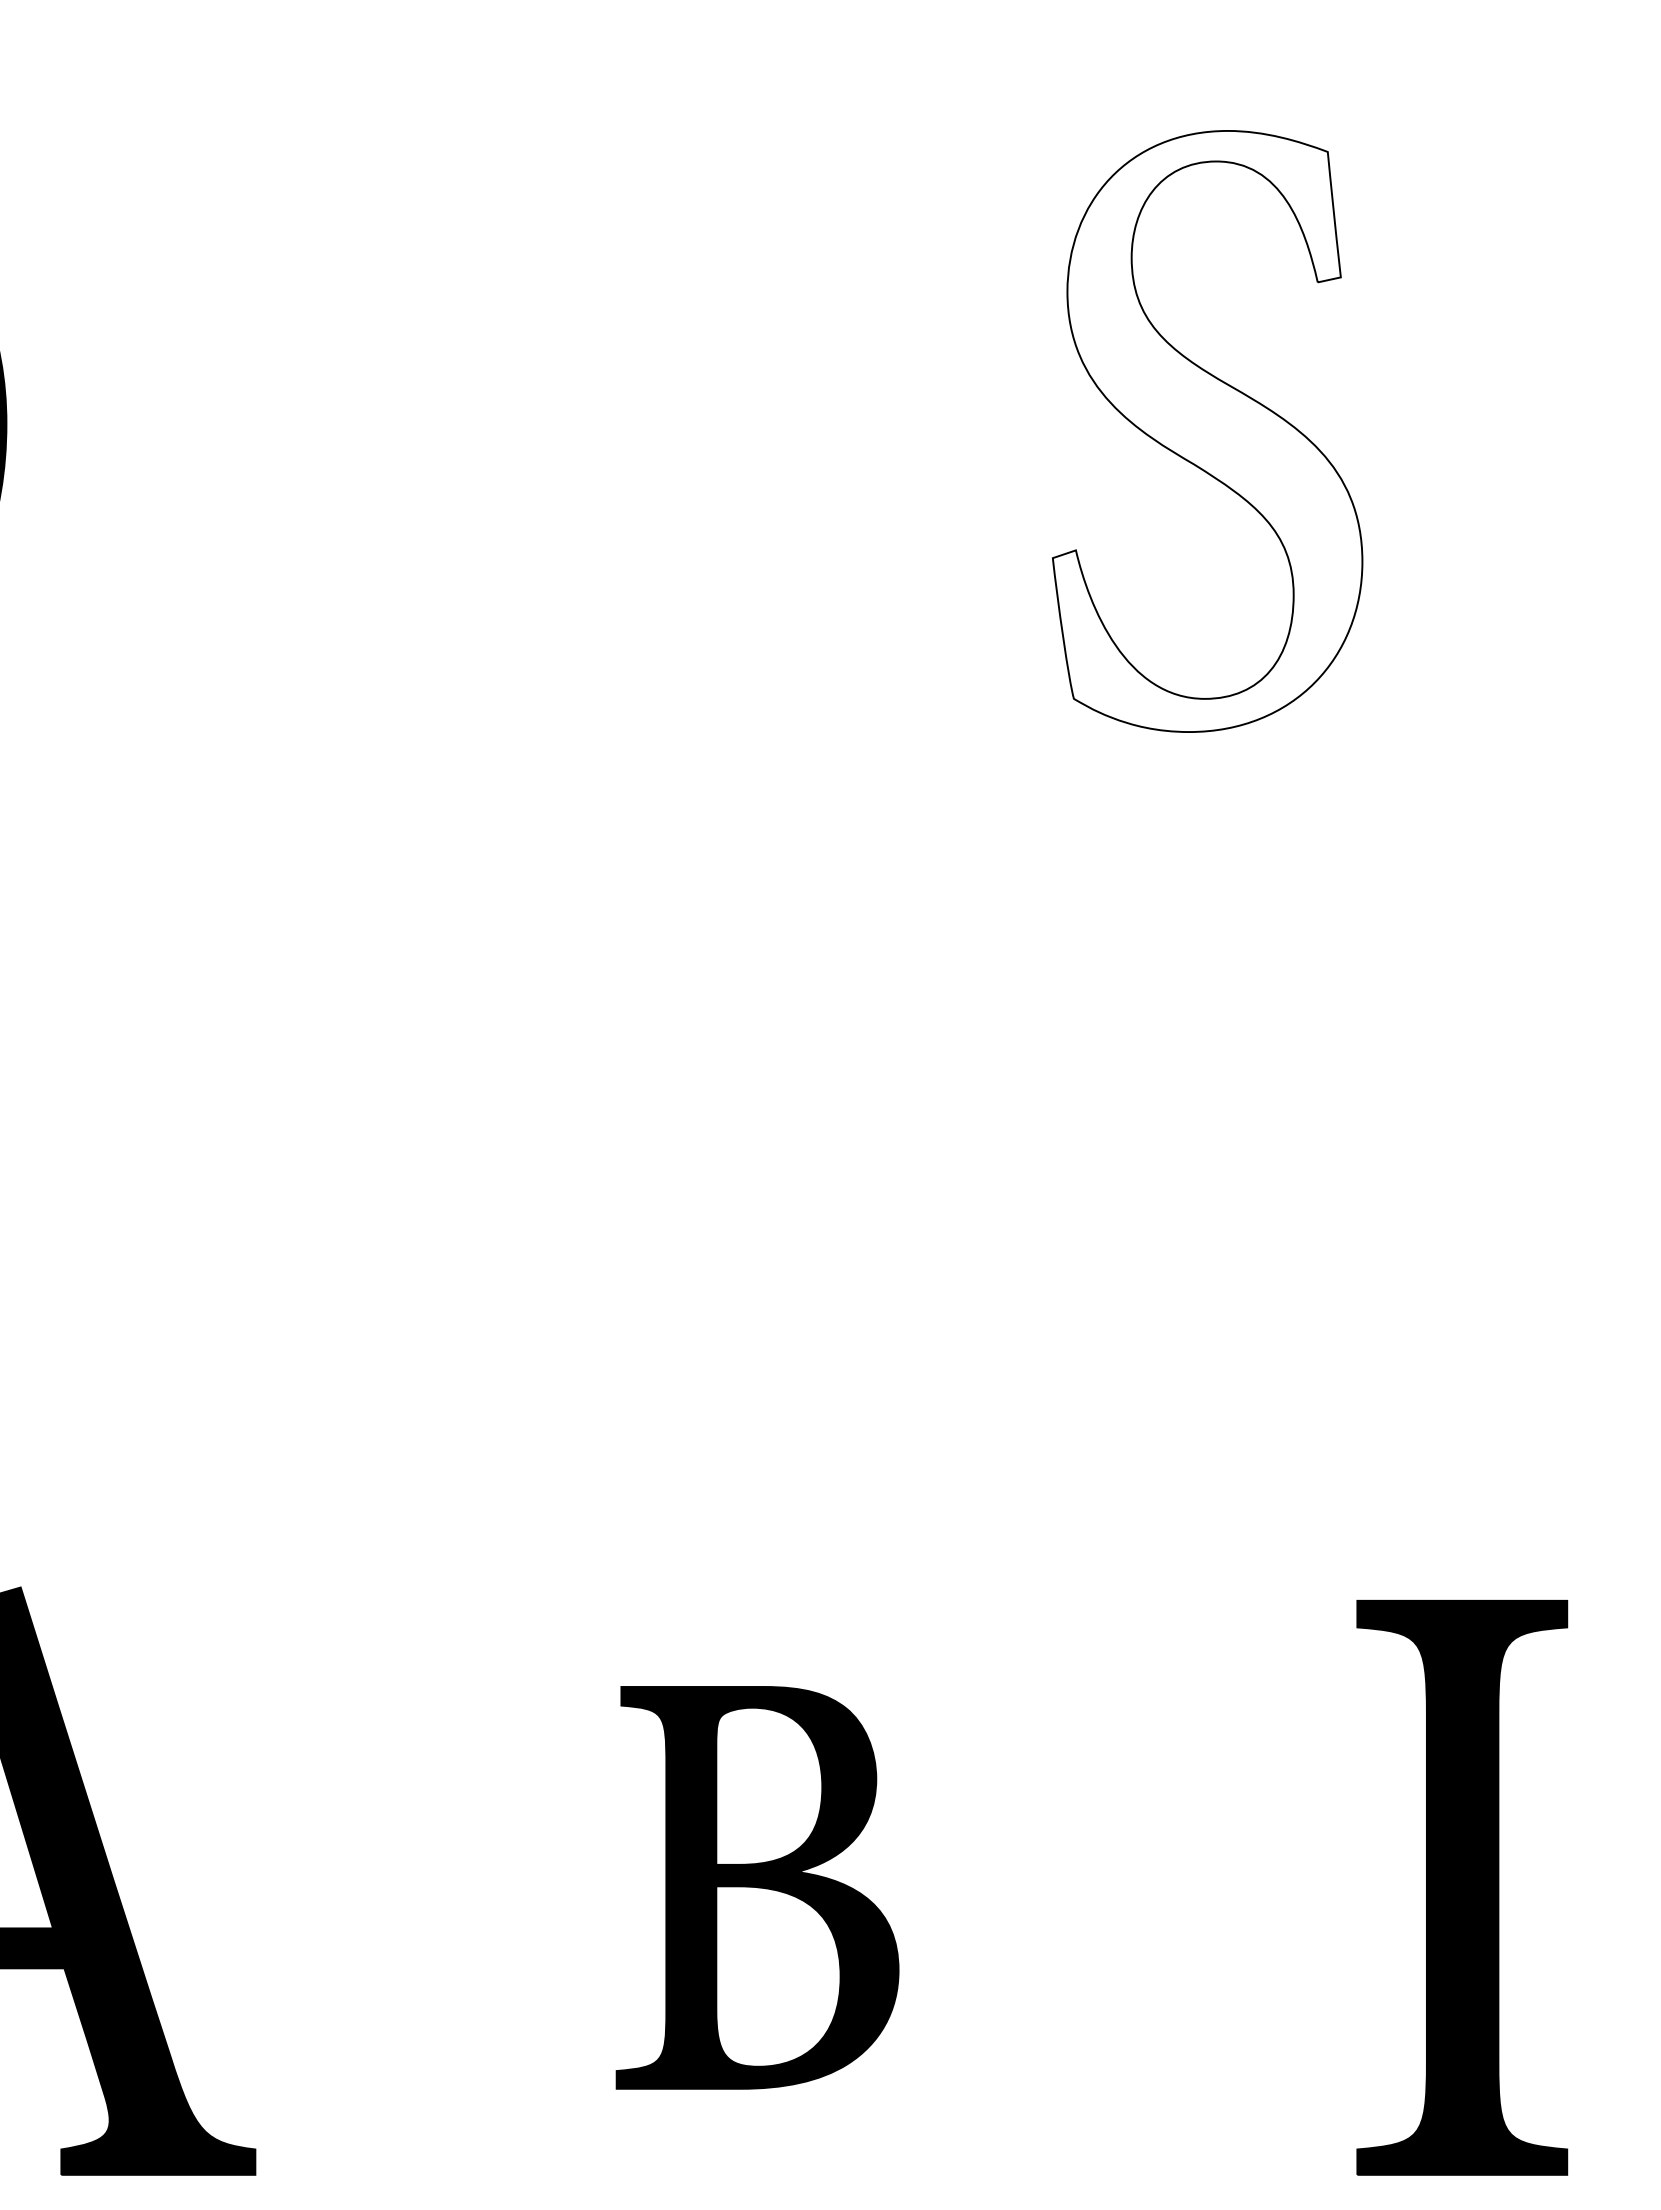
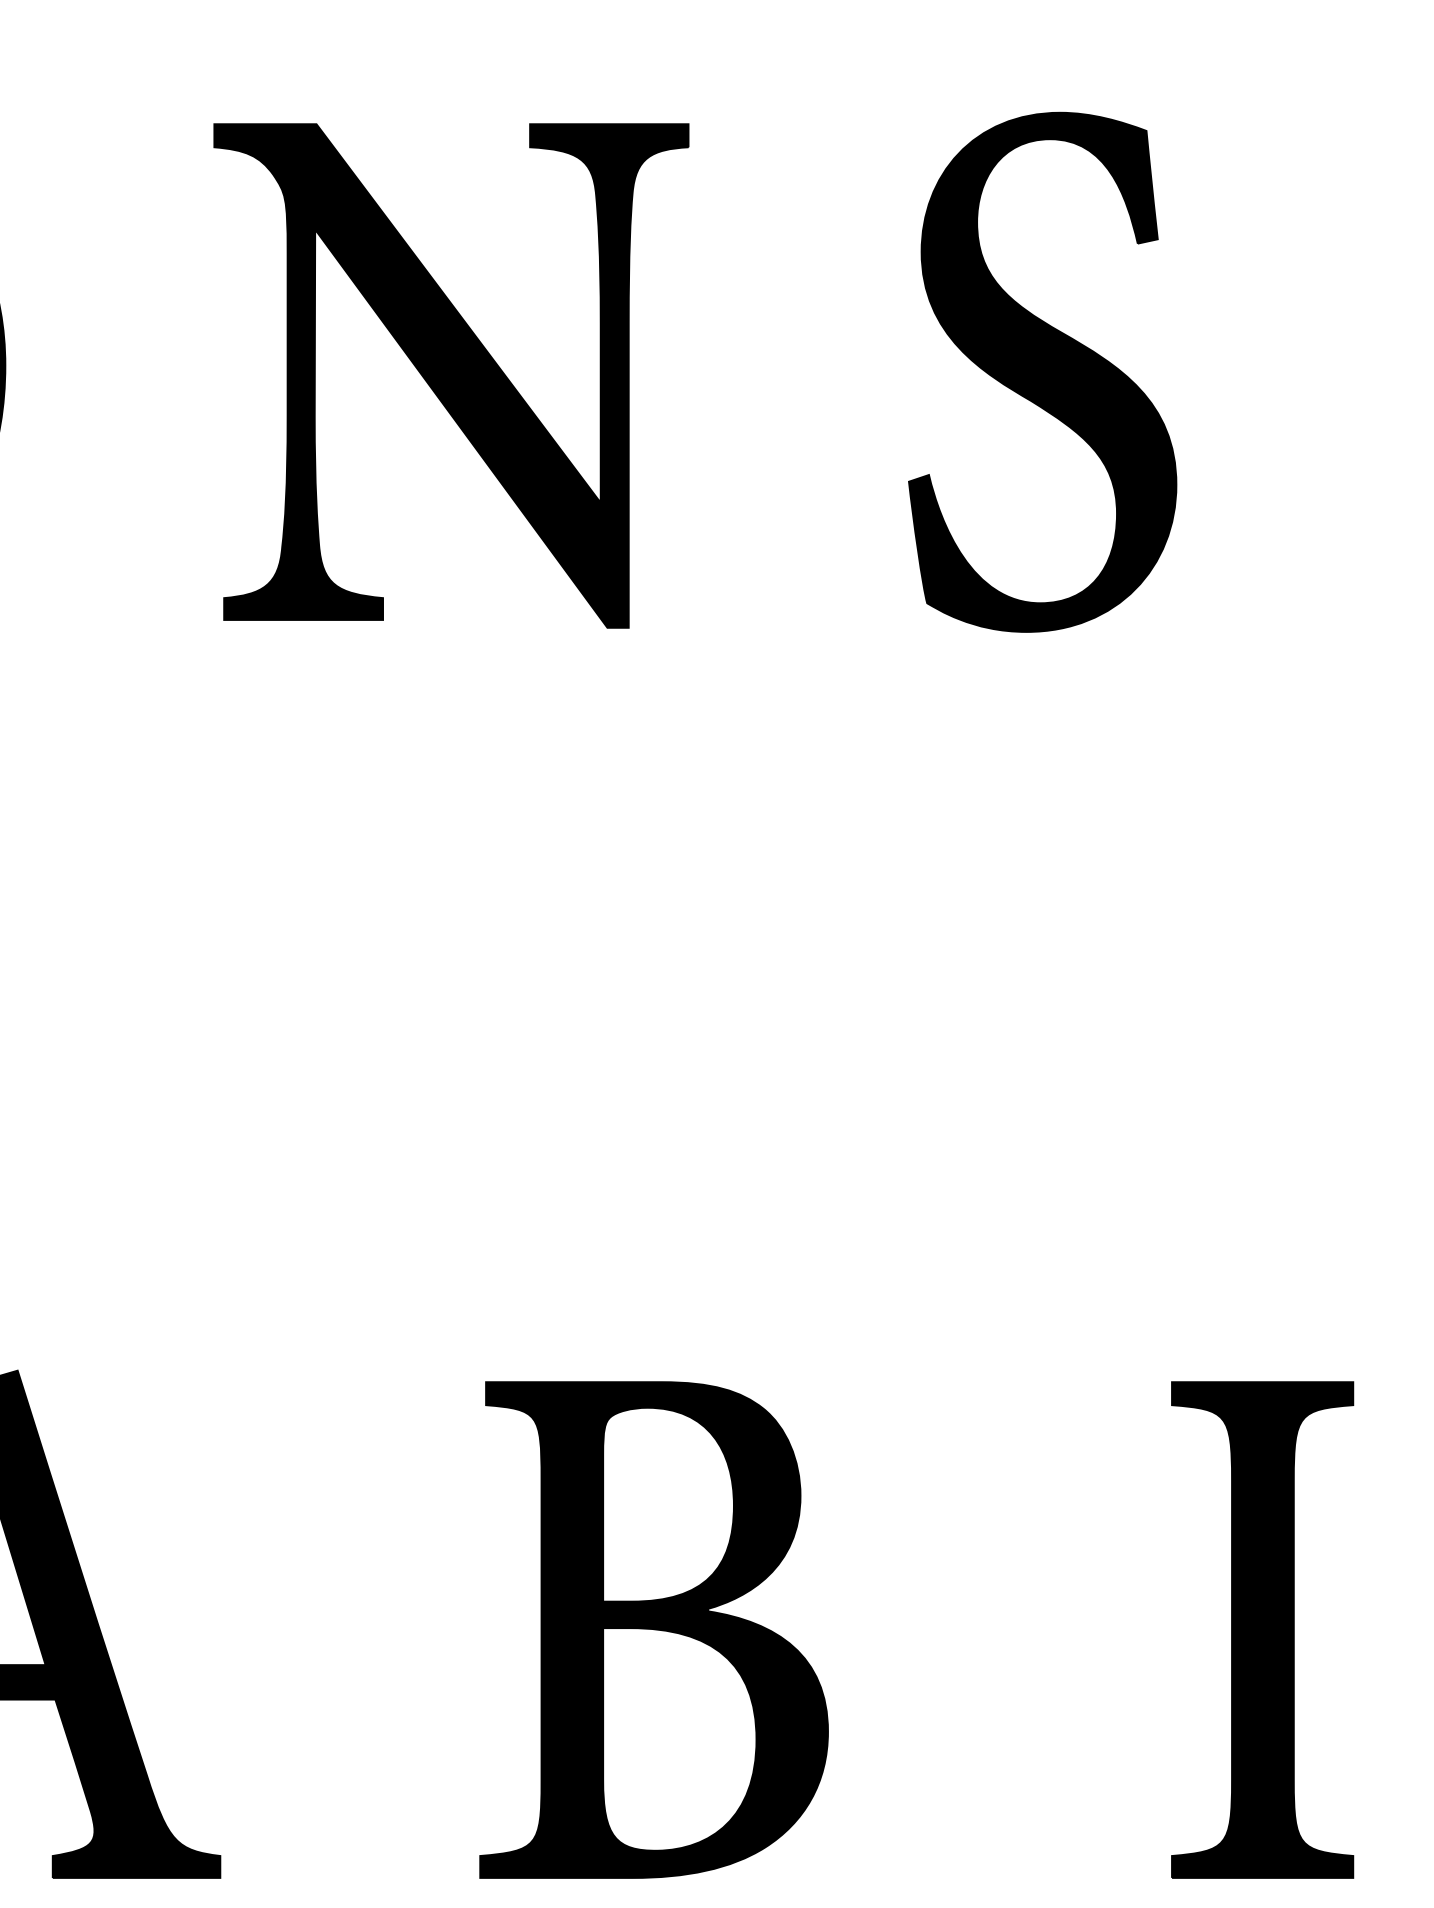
fill: (1207, 431) -> (1042, 372), added
part: (522, 435) -> (451, 375), added
part: (757, 1887) -> (653, 1629), size x1.43

